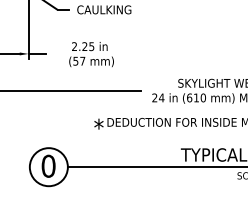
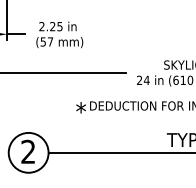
text: (91, 54) -> (59, 34), moved
text: (48, 165) -> (28, 151), 0 -> 2

